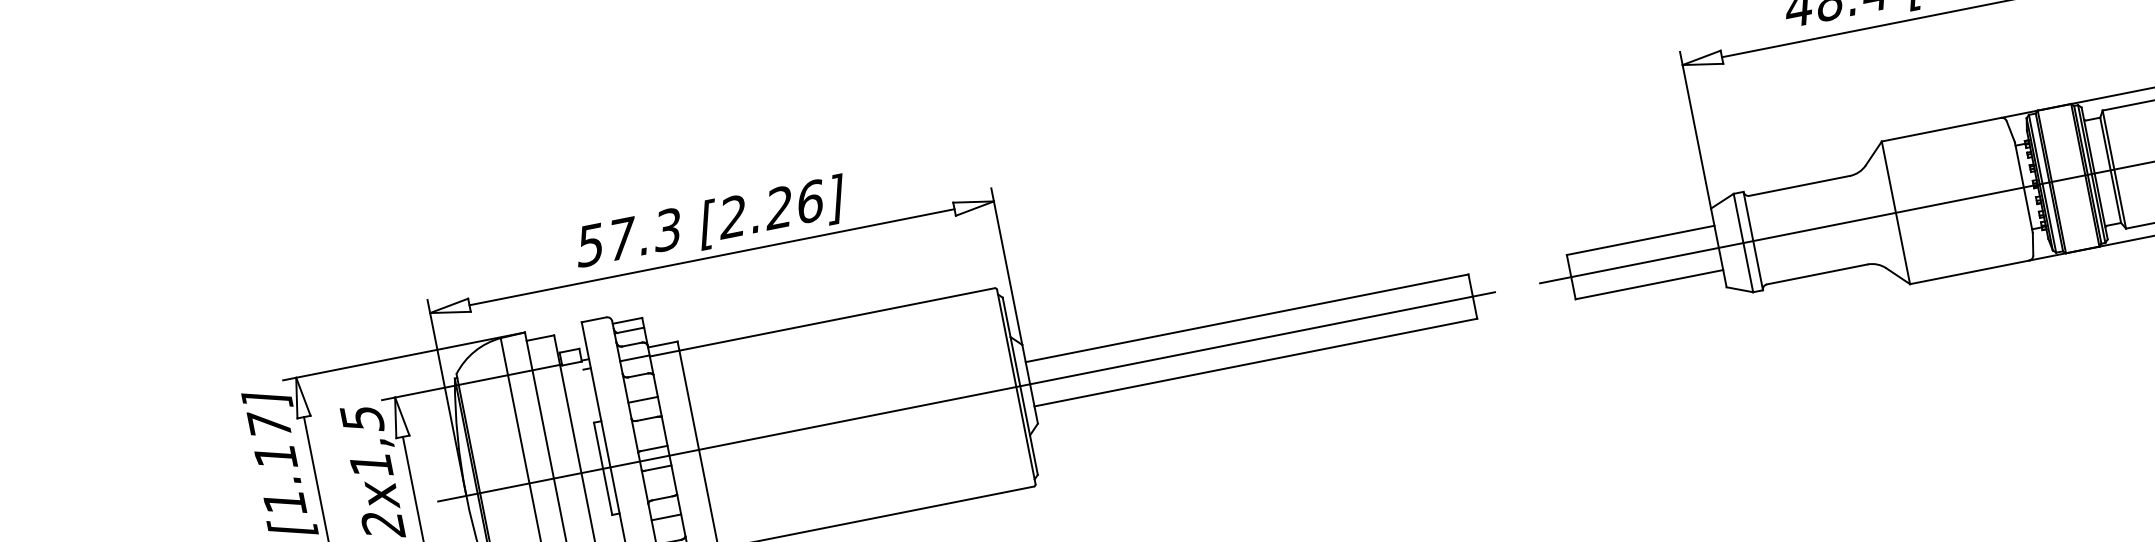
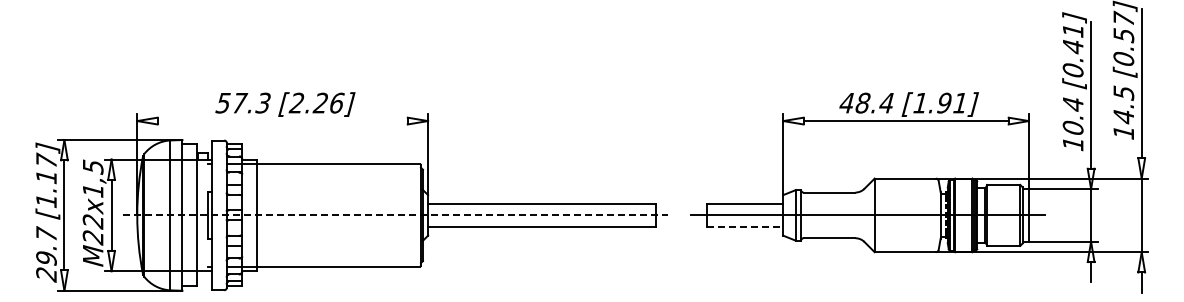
line: (711, 258) -> (282, 121), removed
line: (1649, 283) -> (745, 226), solid -> dashed
line: (967, 396) -> (395, 215), solid -> dashed

